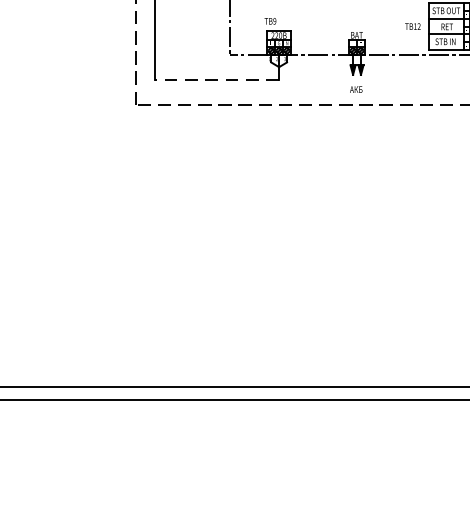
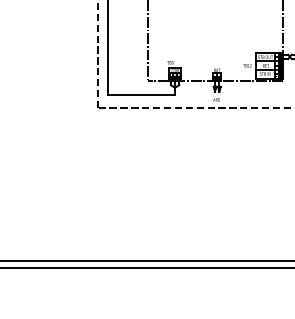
line: (217, 79) -> (141, 94), dashed -> solid

